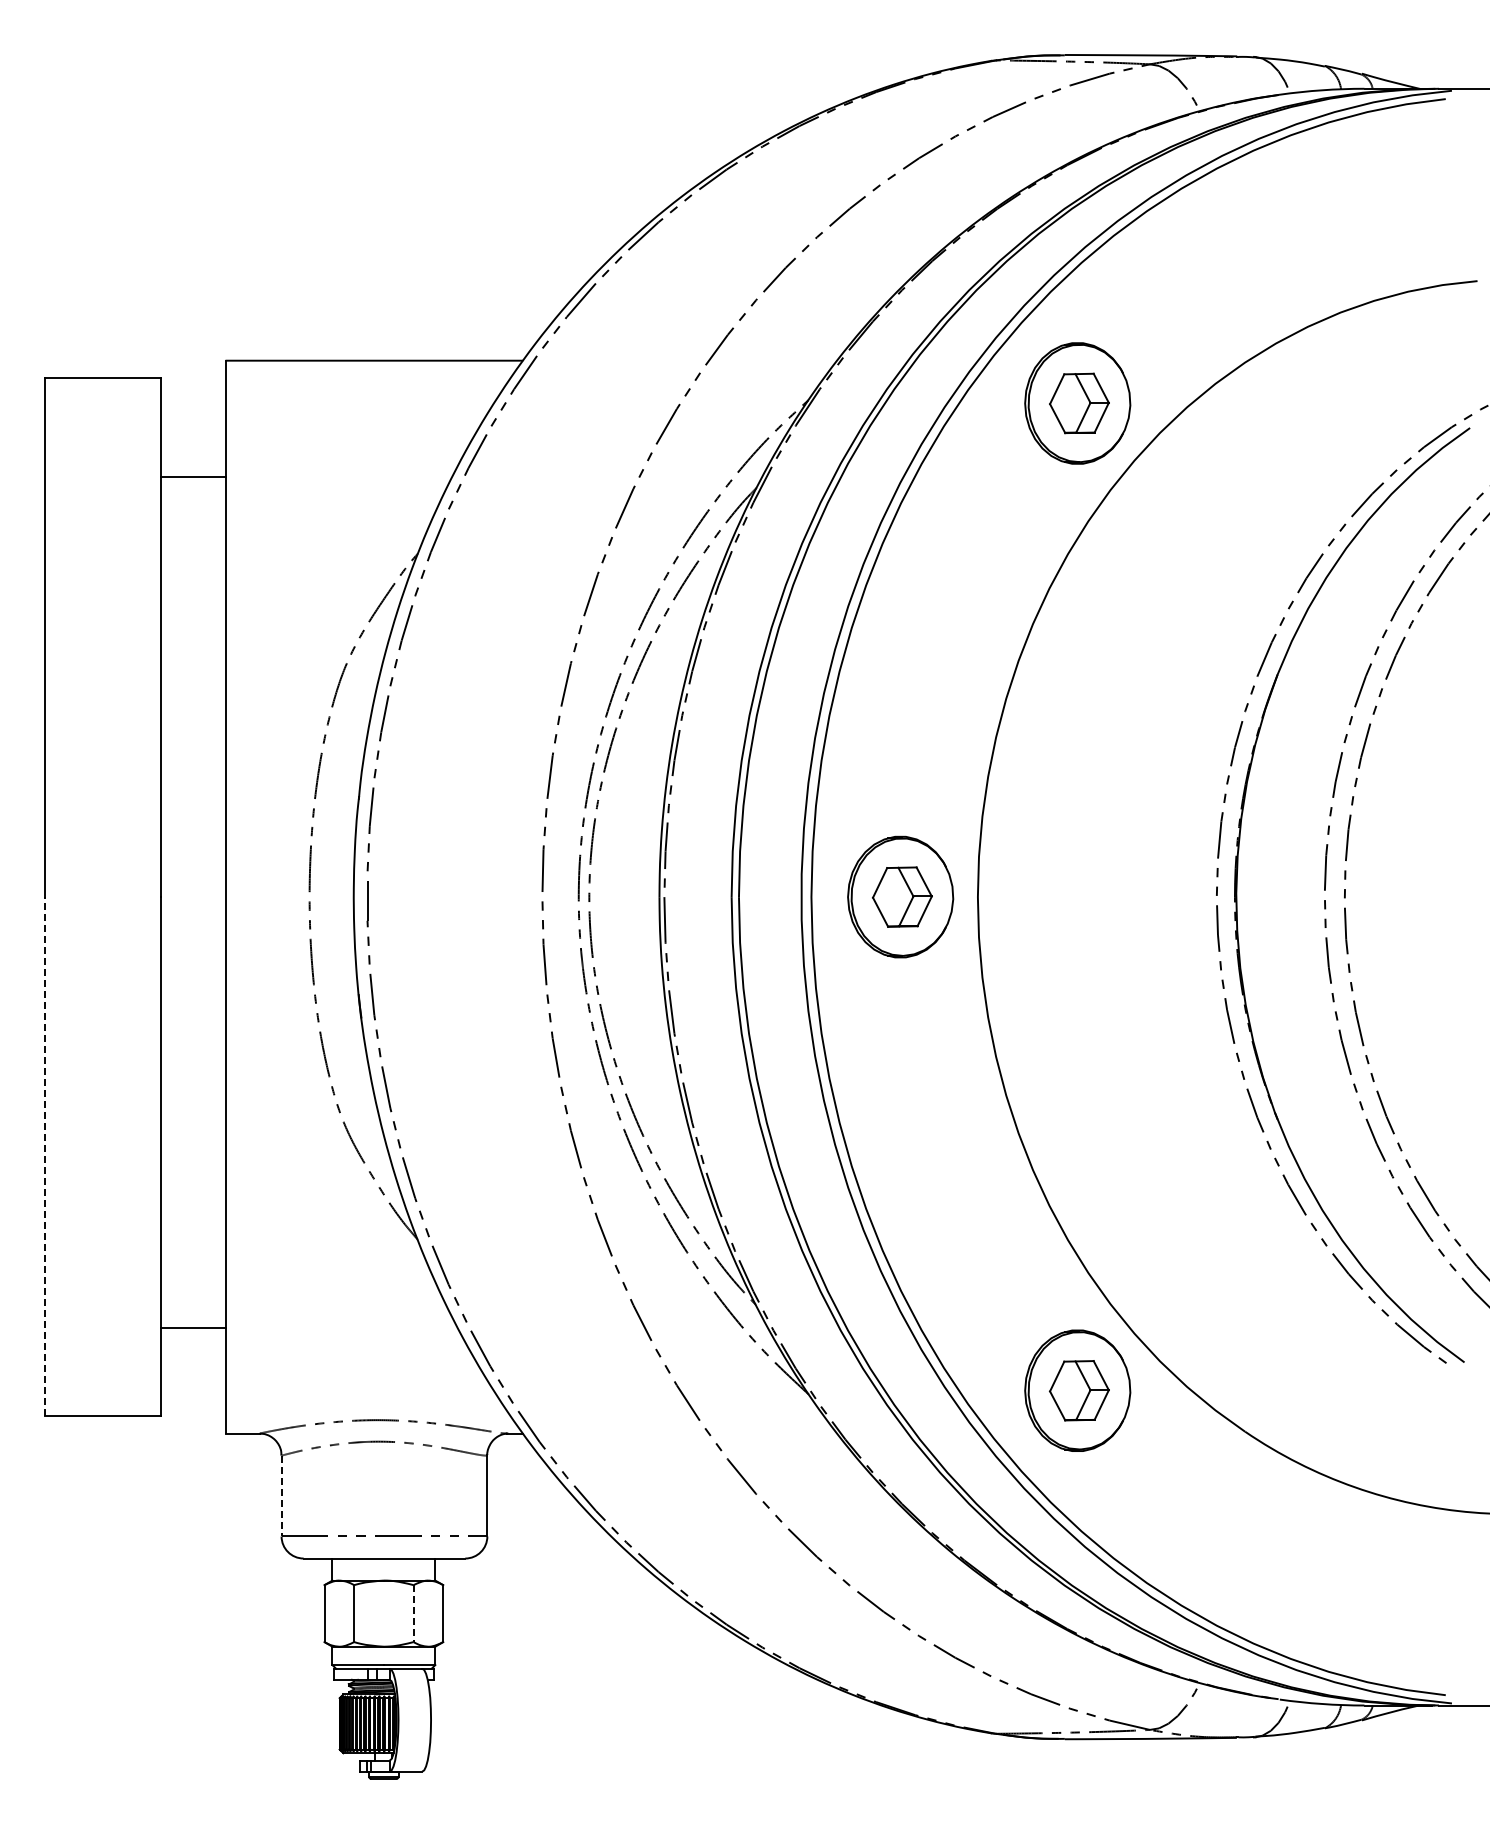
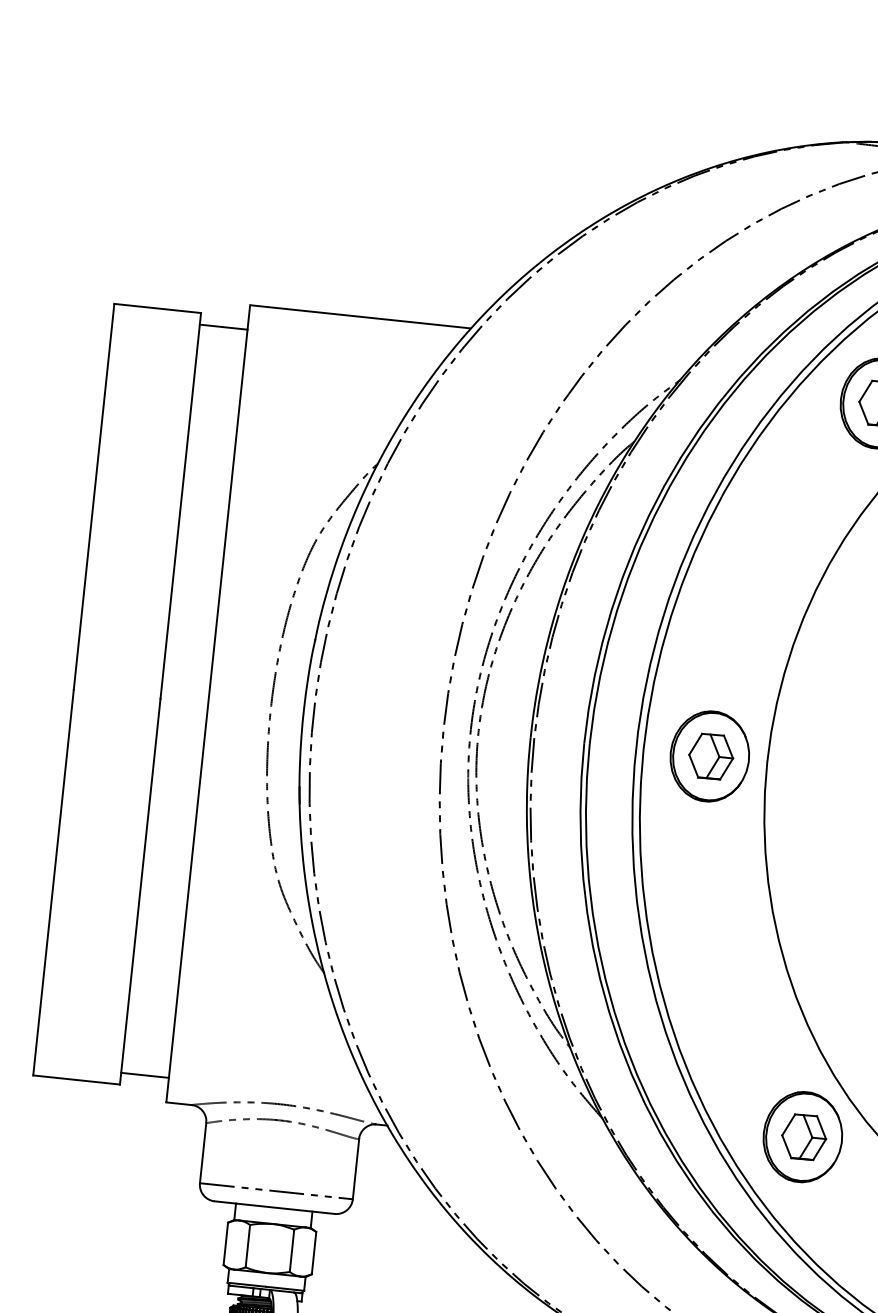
line: (193, 476) -> (223, 327), moved
line: (44, 1156) -> (53, 882), dashed -> solid
line: (193, 1327) -> (145, 1075), moved
line: (281, 1496) -> (203, 1153), dashed -> solid
line: (413, 1614) -> (291, 1251), dashed -> solid

